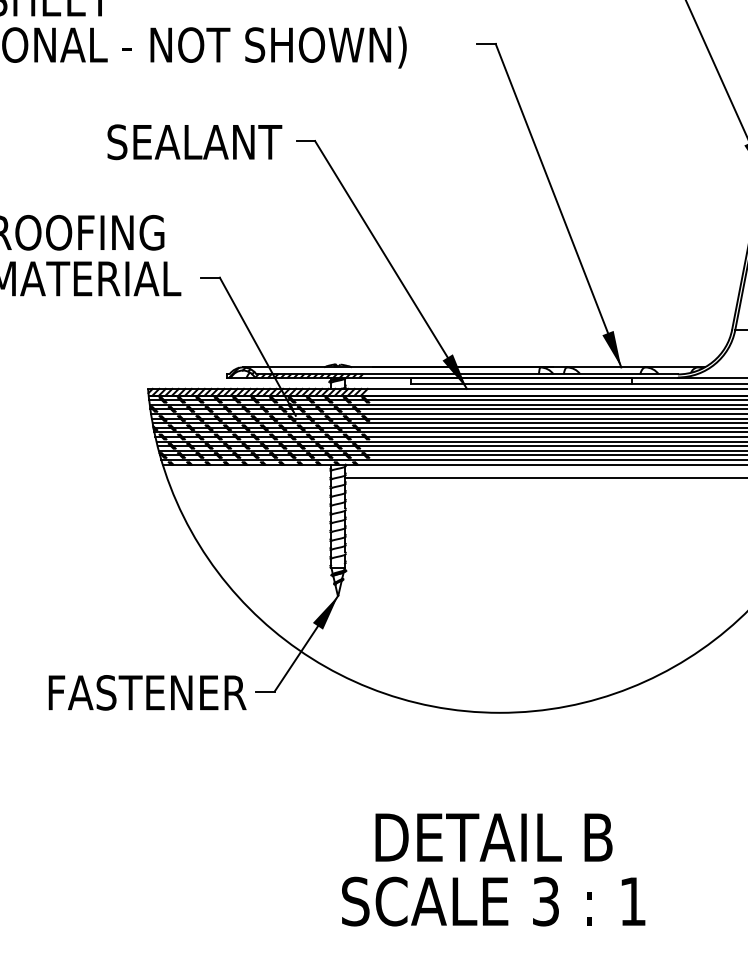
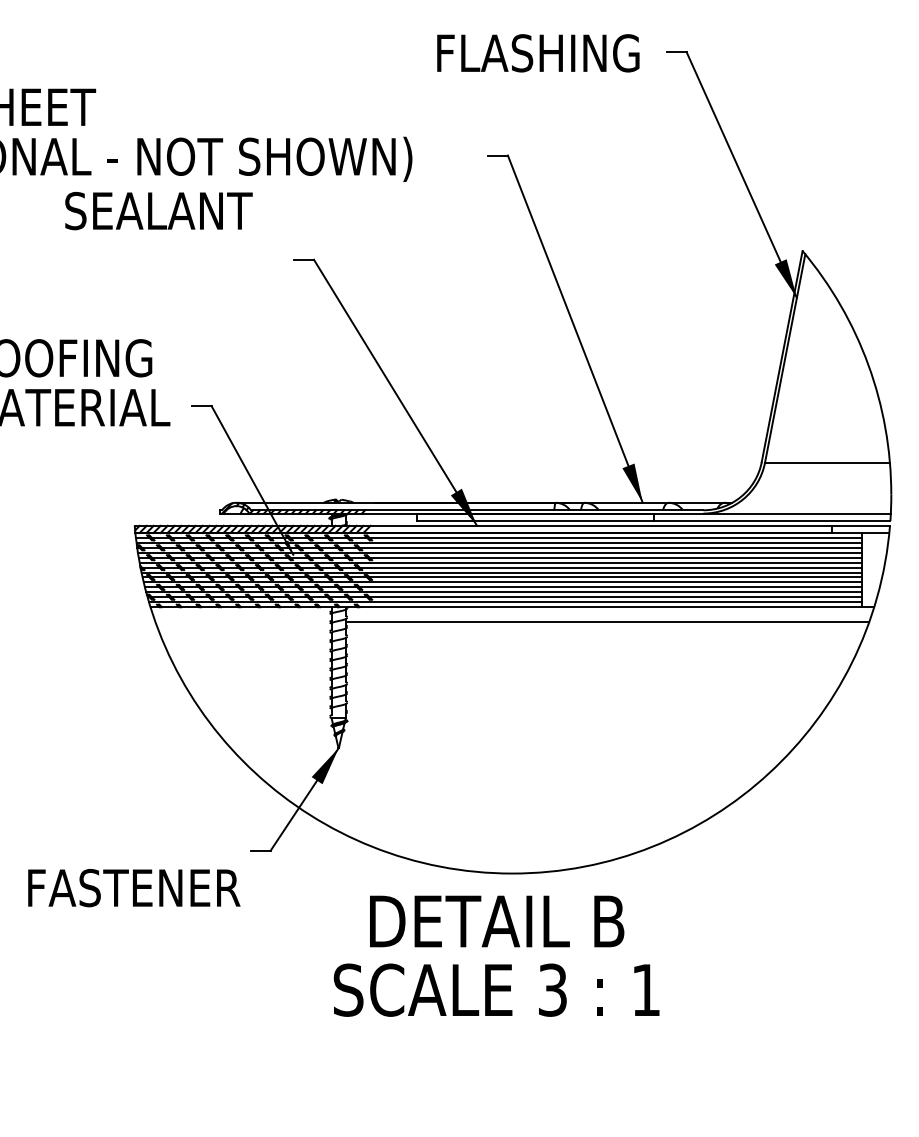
text: (194, 142) -> (158, 211), moved
text: (147, 693) -> (134, 888), moved
text: (493, 869) -> (496, 955), moved

